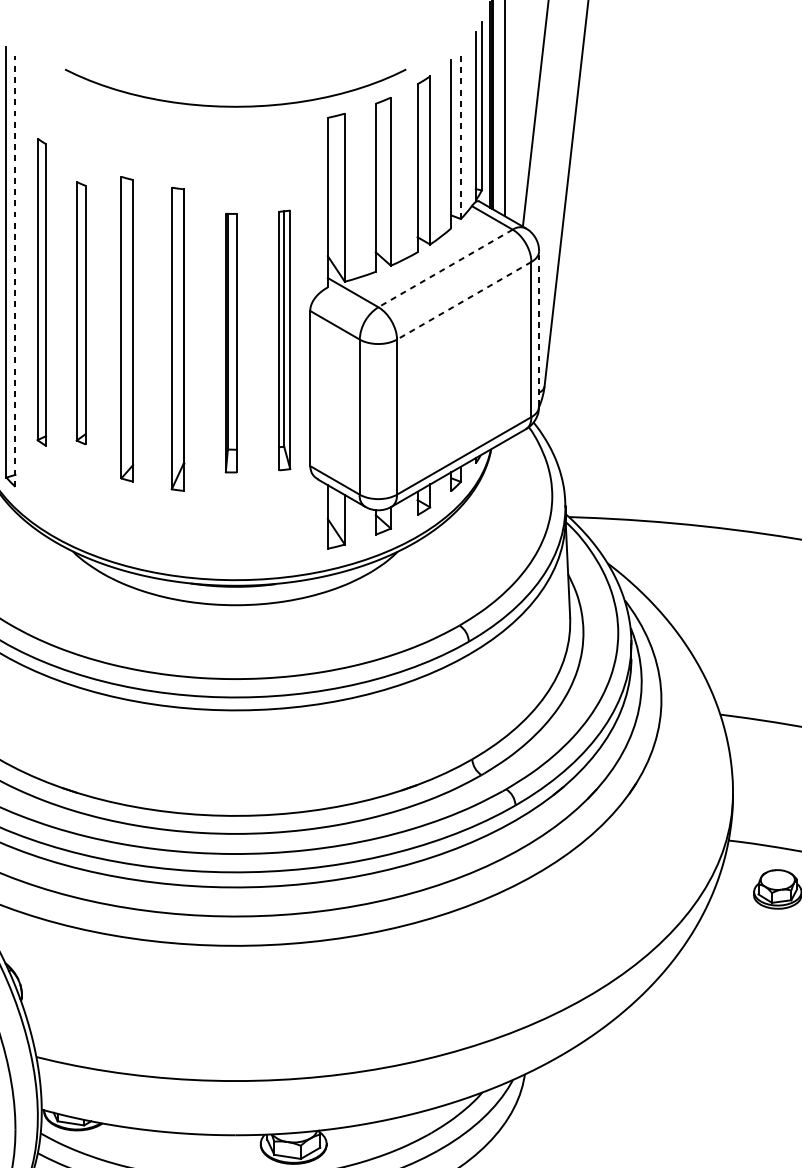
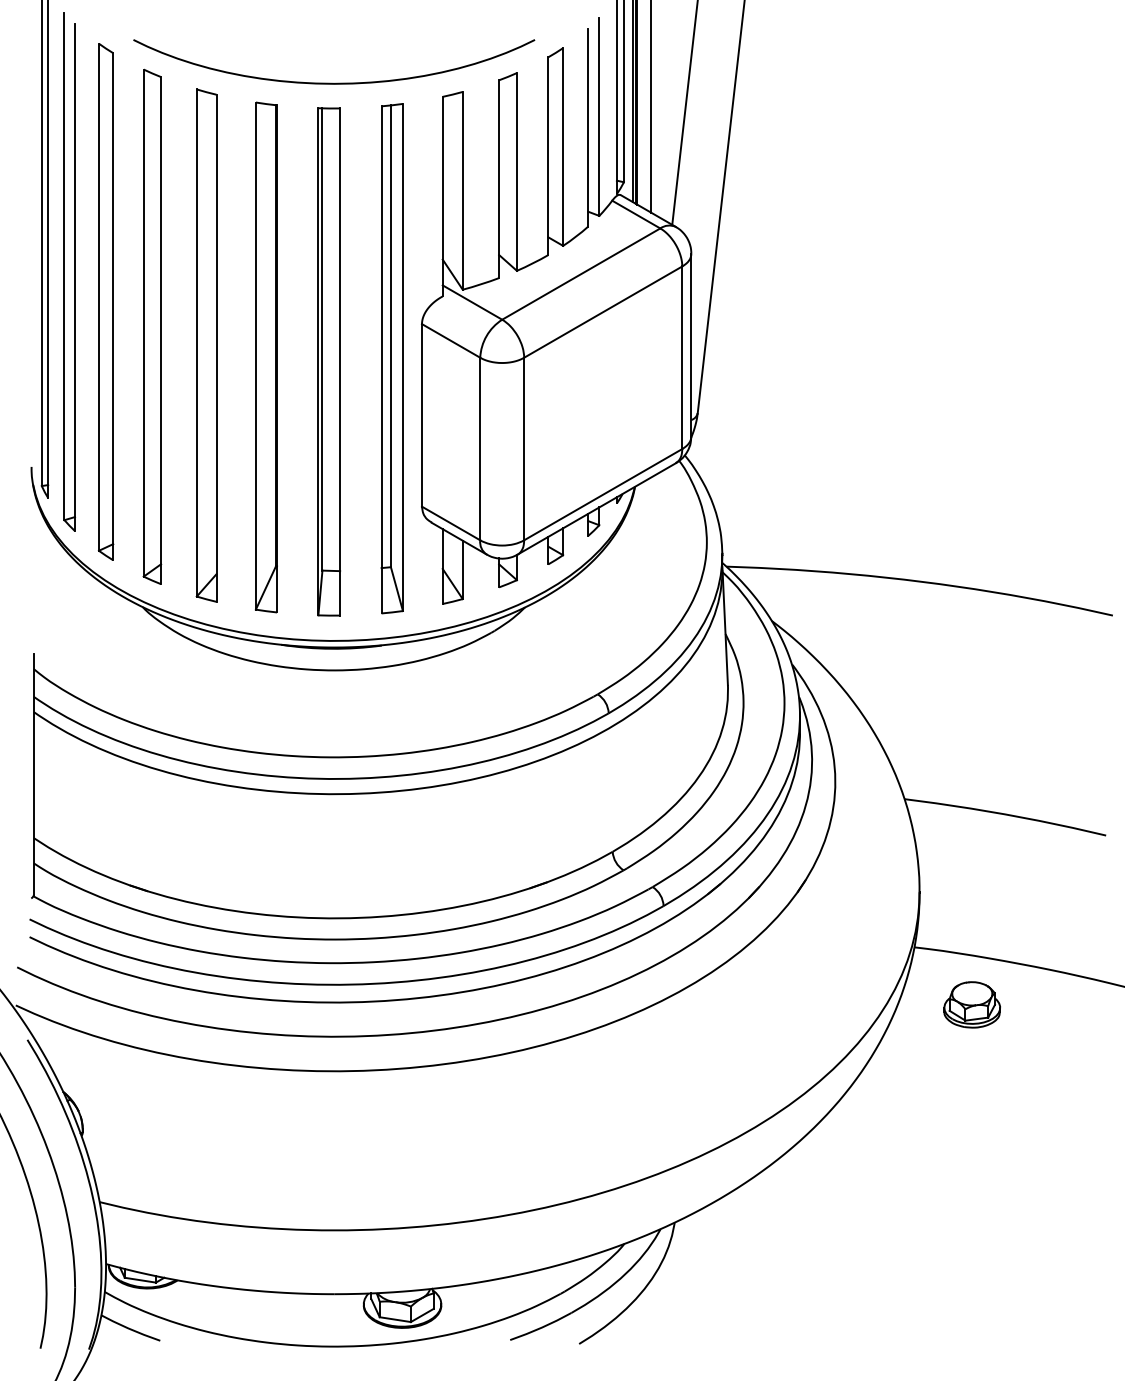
line: (461, 135) -> (599, 117), dashed -> solid
line: (444, 268) -> (580, 274), dashed -> solid
line: (15, 271) -> (75, 277), dashed -> solid
part: (41, 291) -> (105, 301), size x1.43
line: (463, 301) -> (602, 312), dashed -> solid
part: (81, 313) -> (152, 326), size x1.67
line: (539, 328) -> (691, 344), dashed -> solid
part: (127, 329) -> (206, 345), size x1.43
part: (178, 339) -> (266, 357), size x1.43
part: (284, 340) -> (391, 358), size x1.67
part: (230, 342) -> (328, 361), size x1.67

